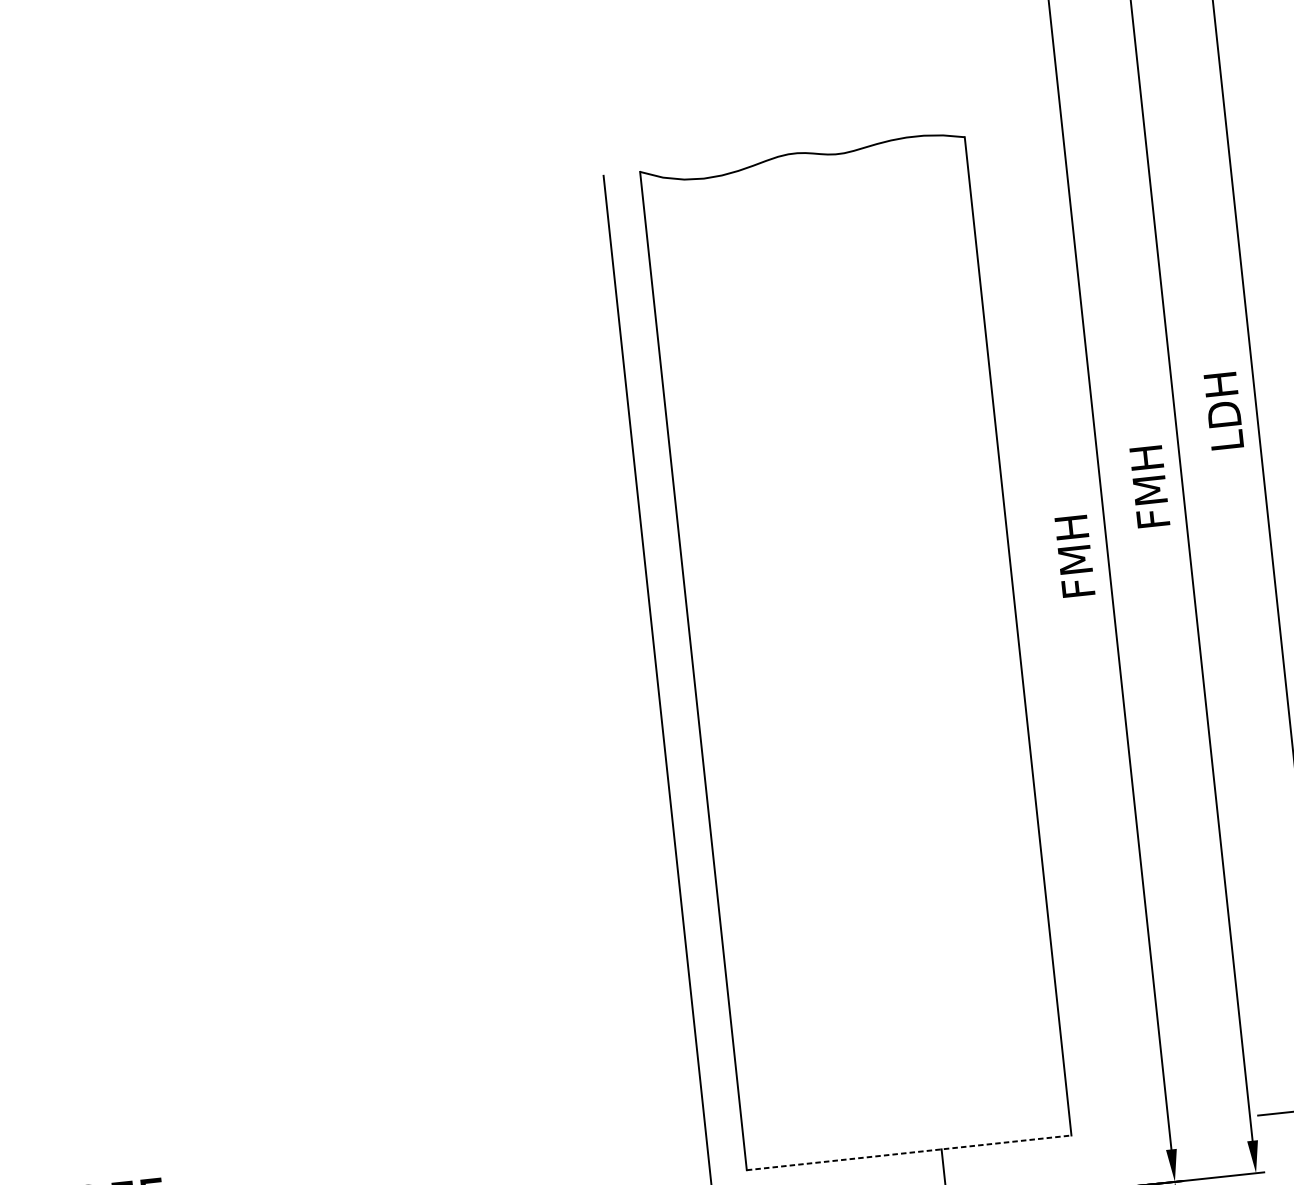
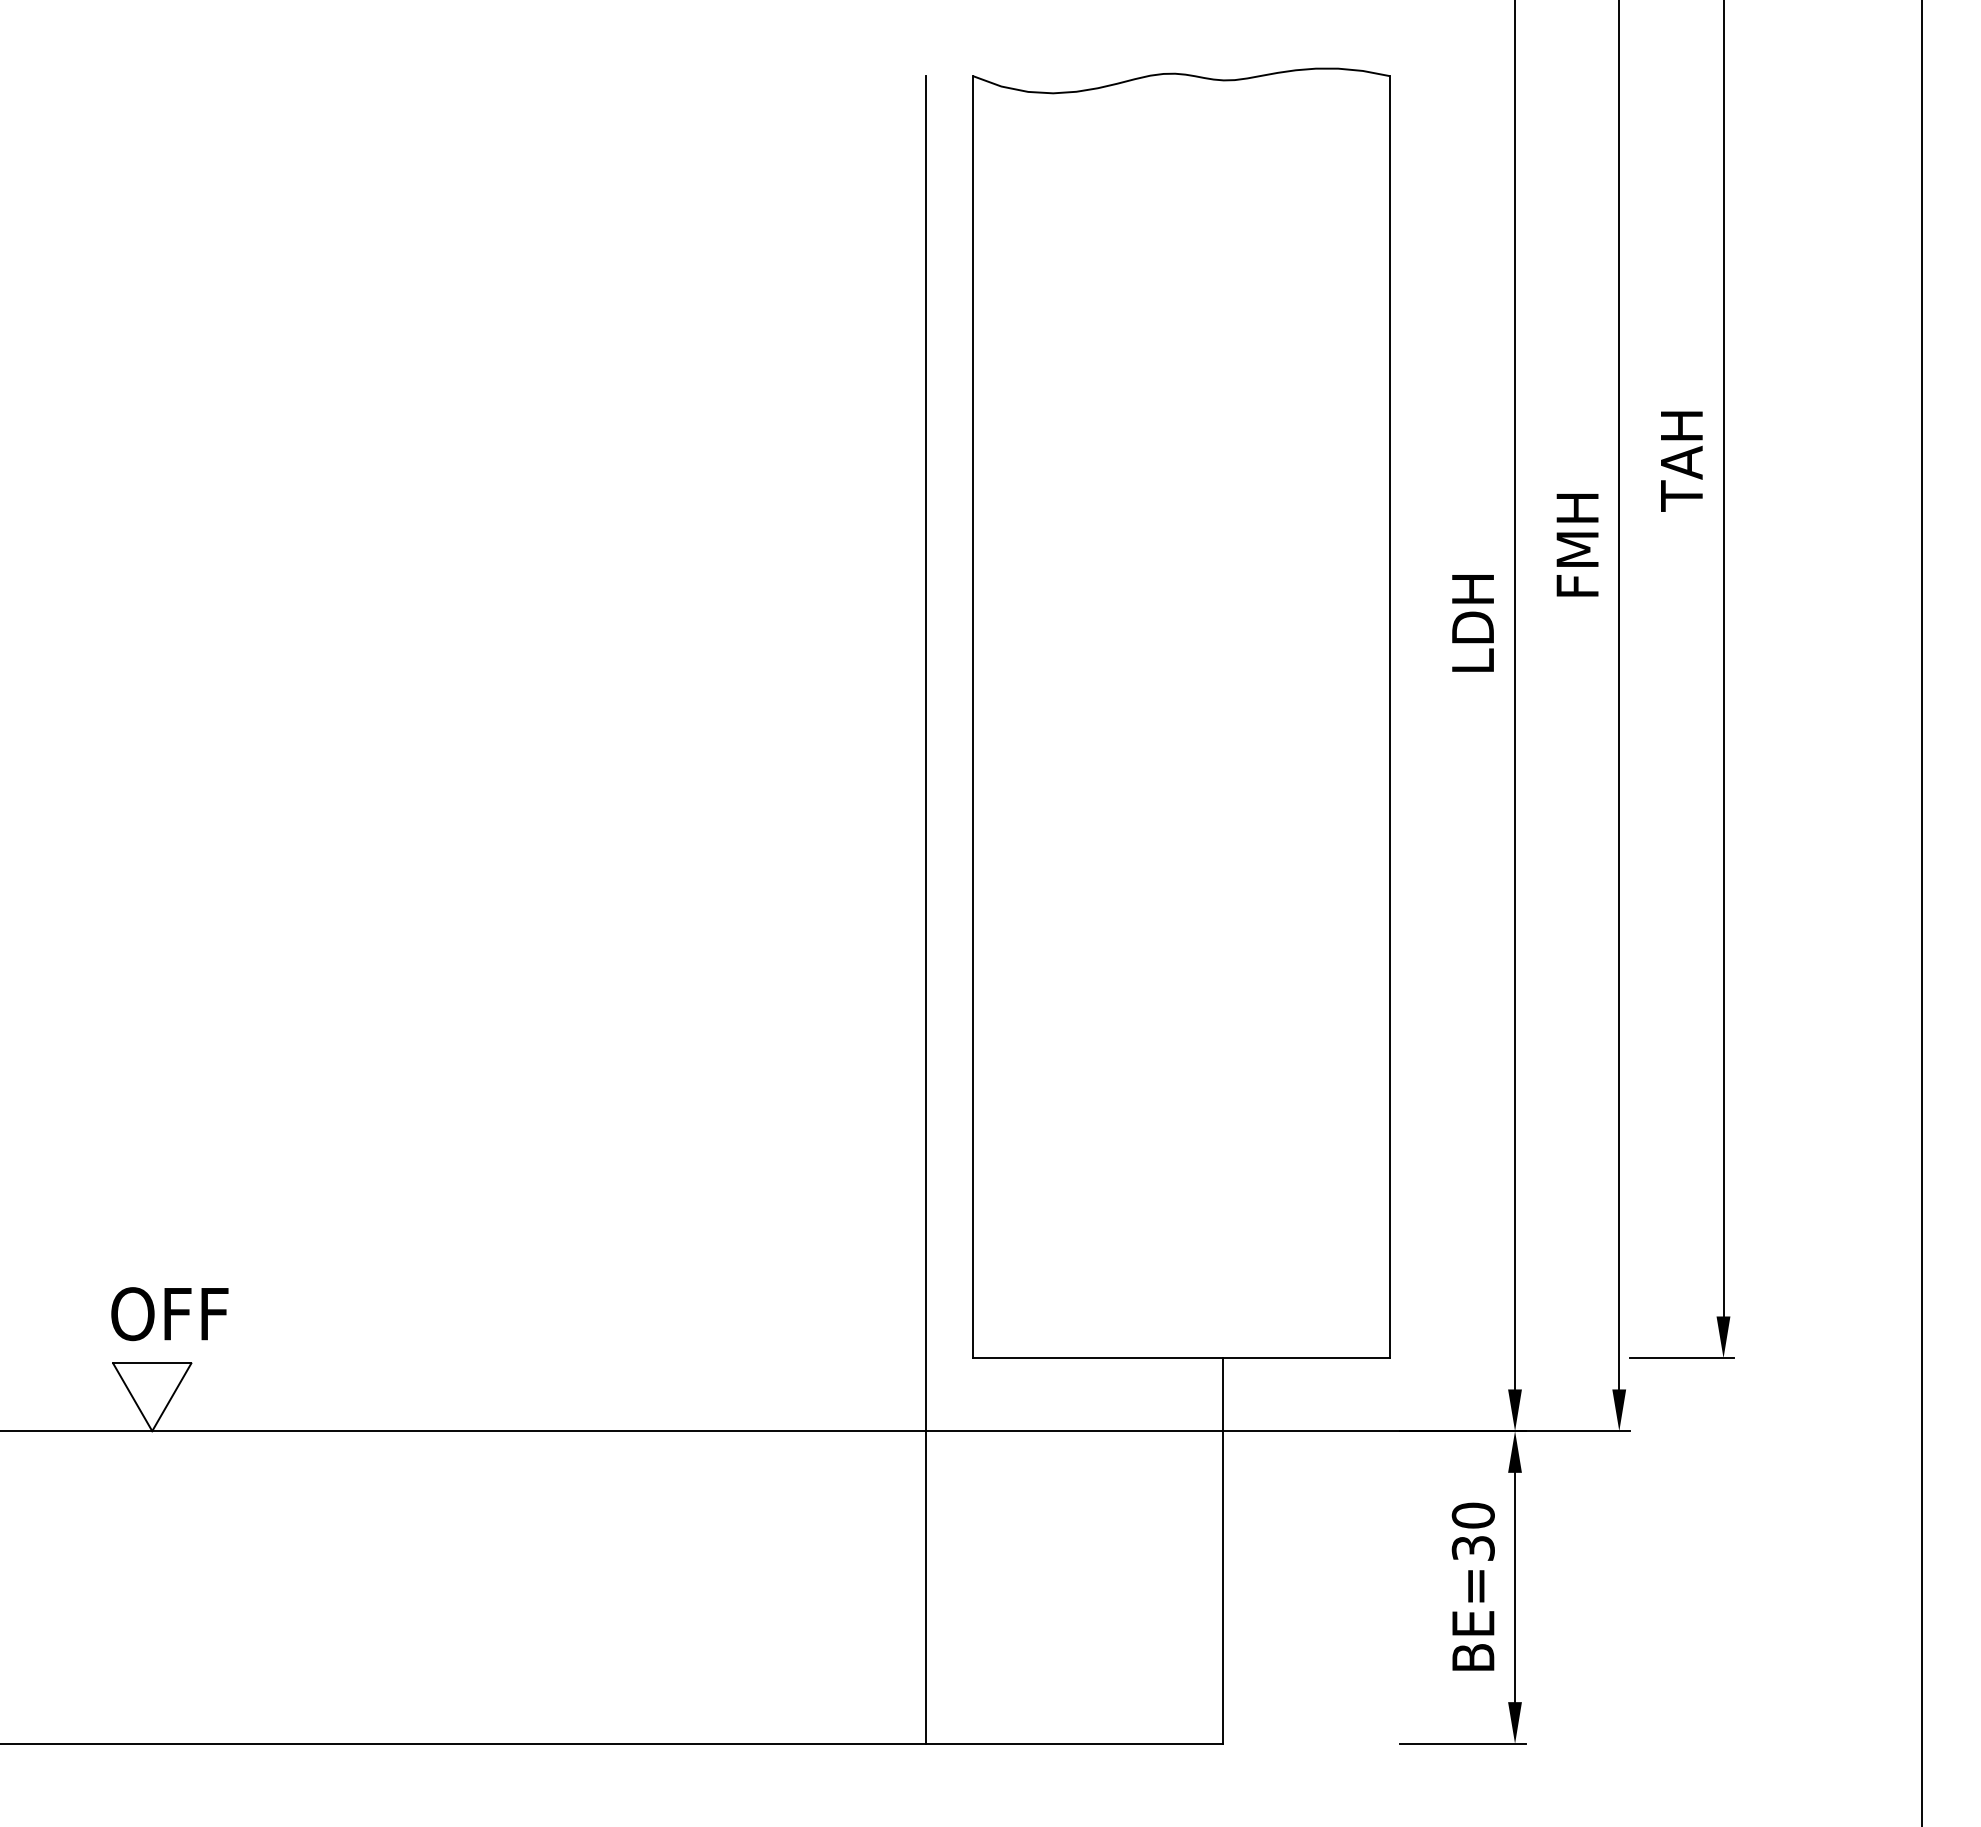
text: (1223, 412) -> (1681, 460), LDH -> TAH
text: (1074, 556) -> (1472, 623), FMH -> LDH
line: (909, 1153) -> (1182, 1358), dashed -> solid

